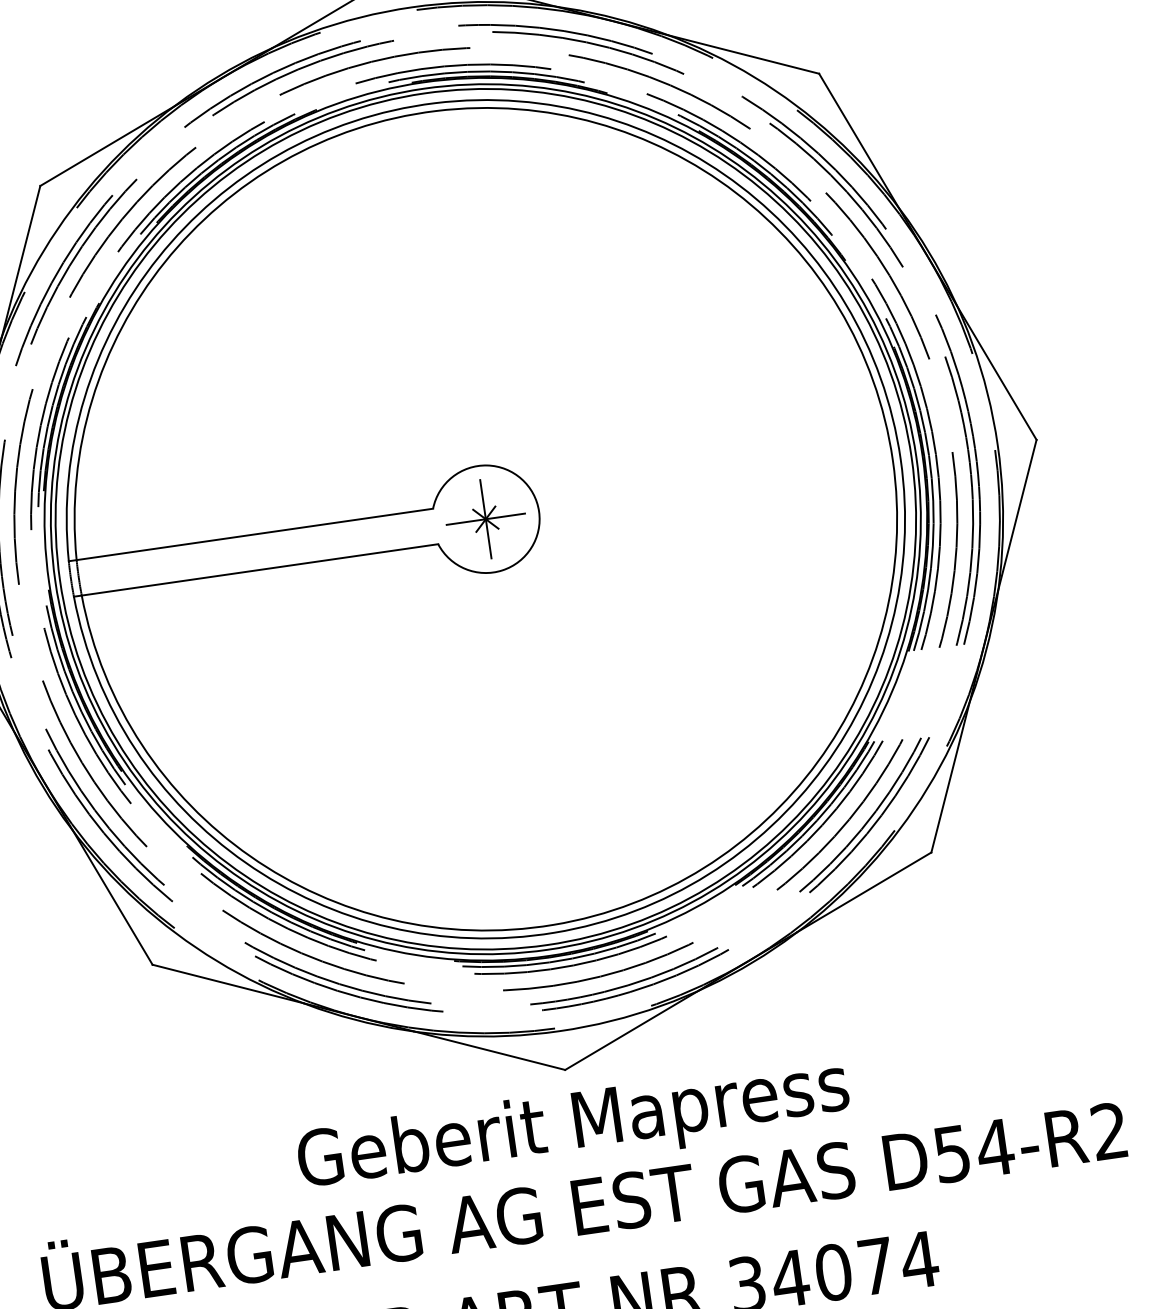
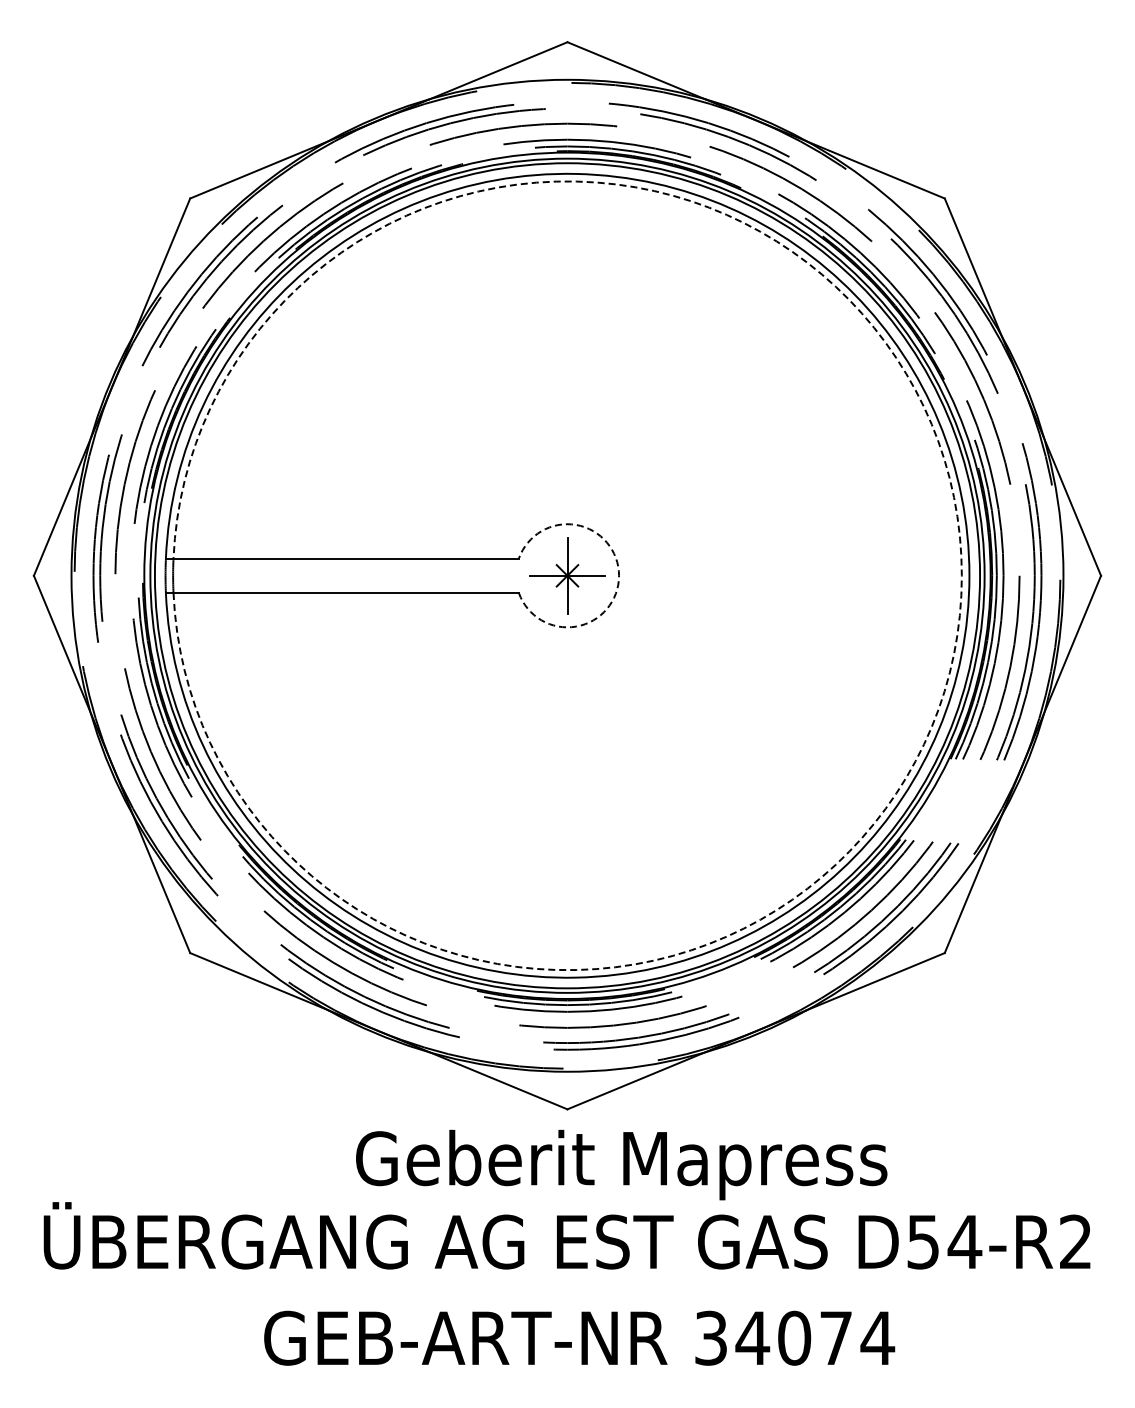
arc: (892, 460) -> (961, 575), solid -> dashed
arc: (539, 511) -> (619, 575), solid -> dashed
text: (573, 1126) -> (621, 1164), moved

